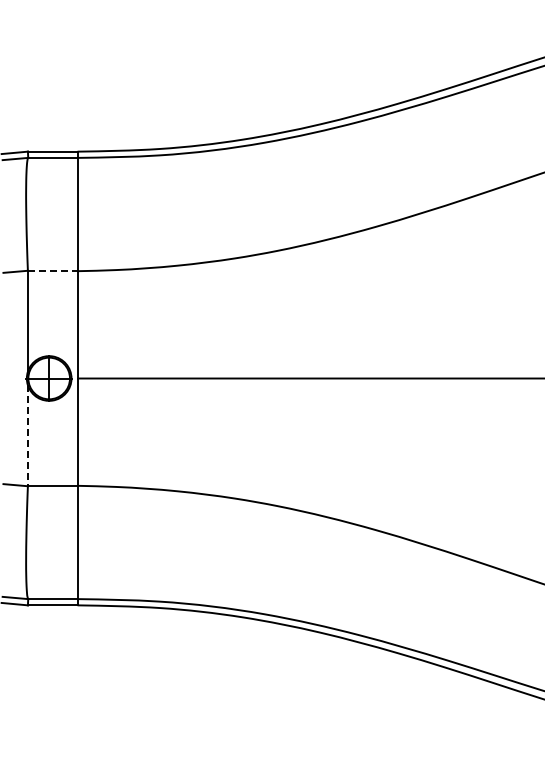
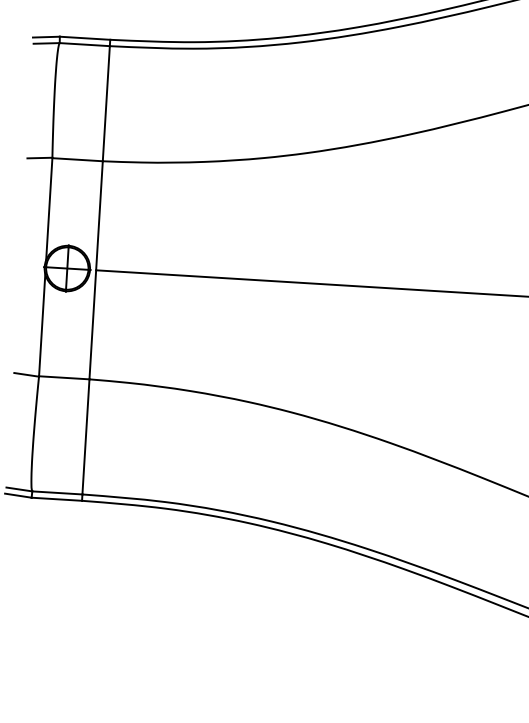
line: (52, 271) -> (77, 160), dashed -> solid
line: (27, 436) -> (41, 326), dashed -> solid

